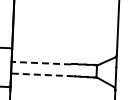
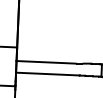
line: (41, 63) -> (46, 62), dashed -> solid
line: (41, 74) -> (46, 73), dashed -> solid

